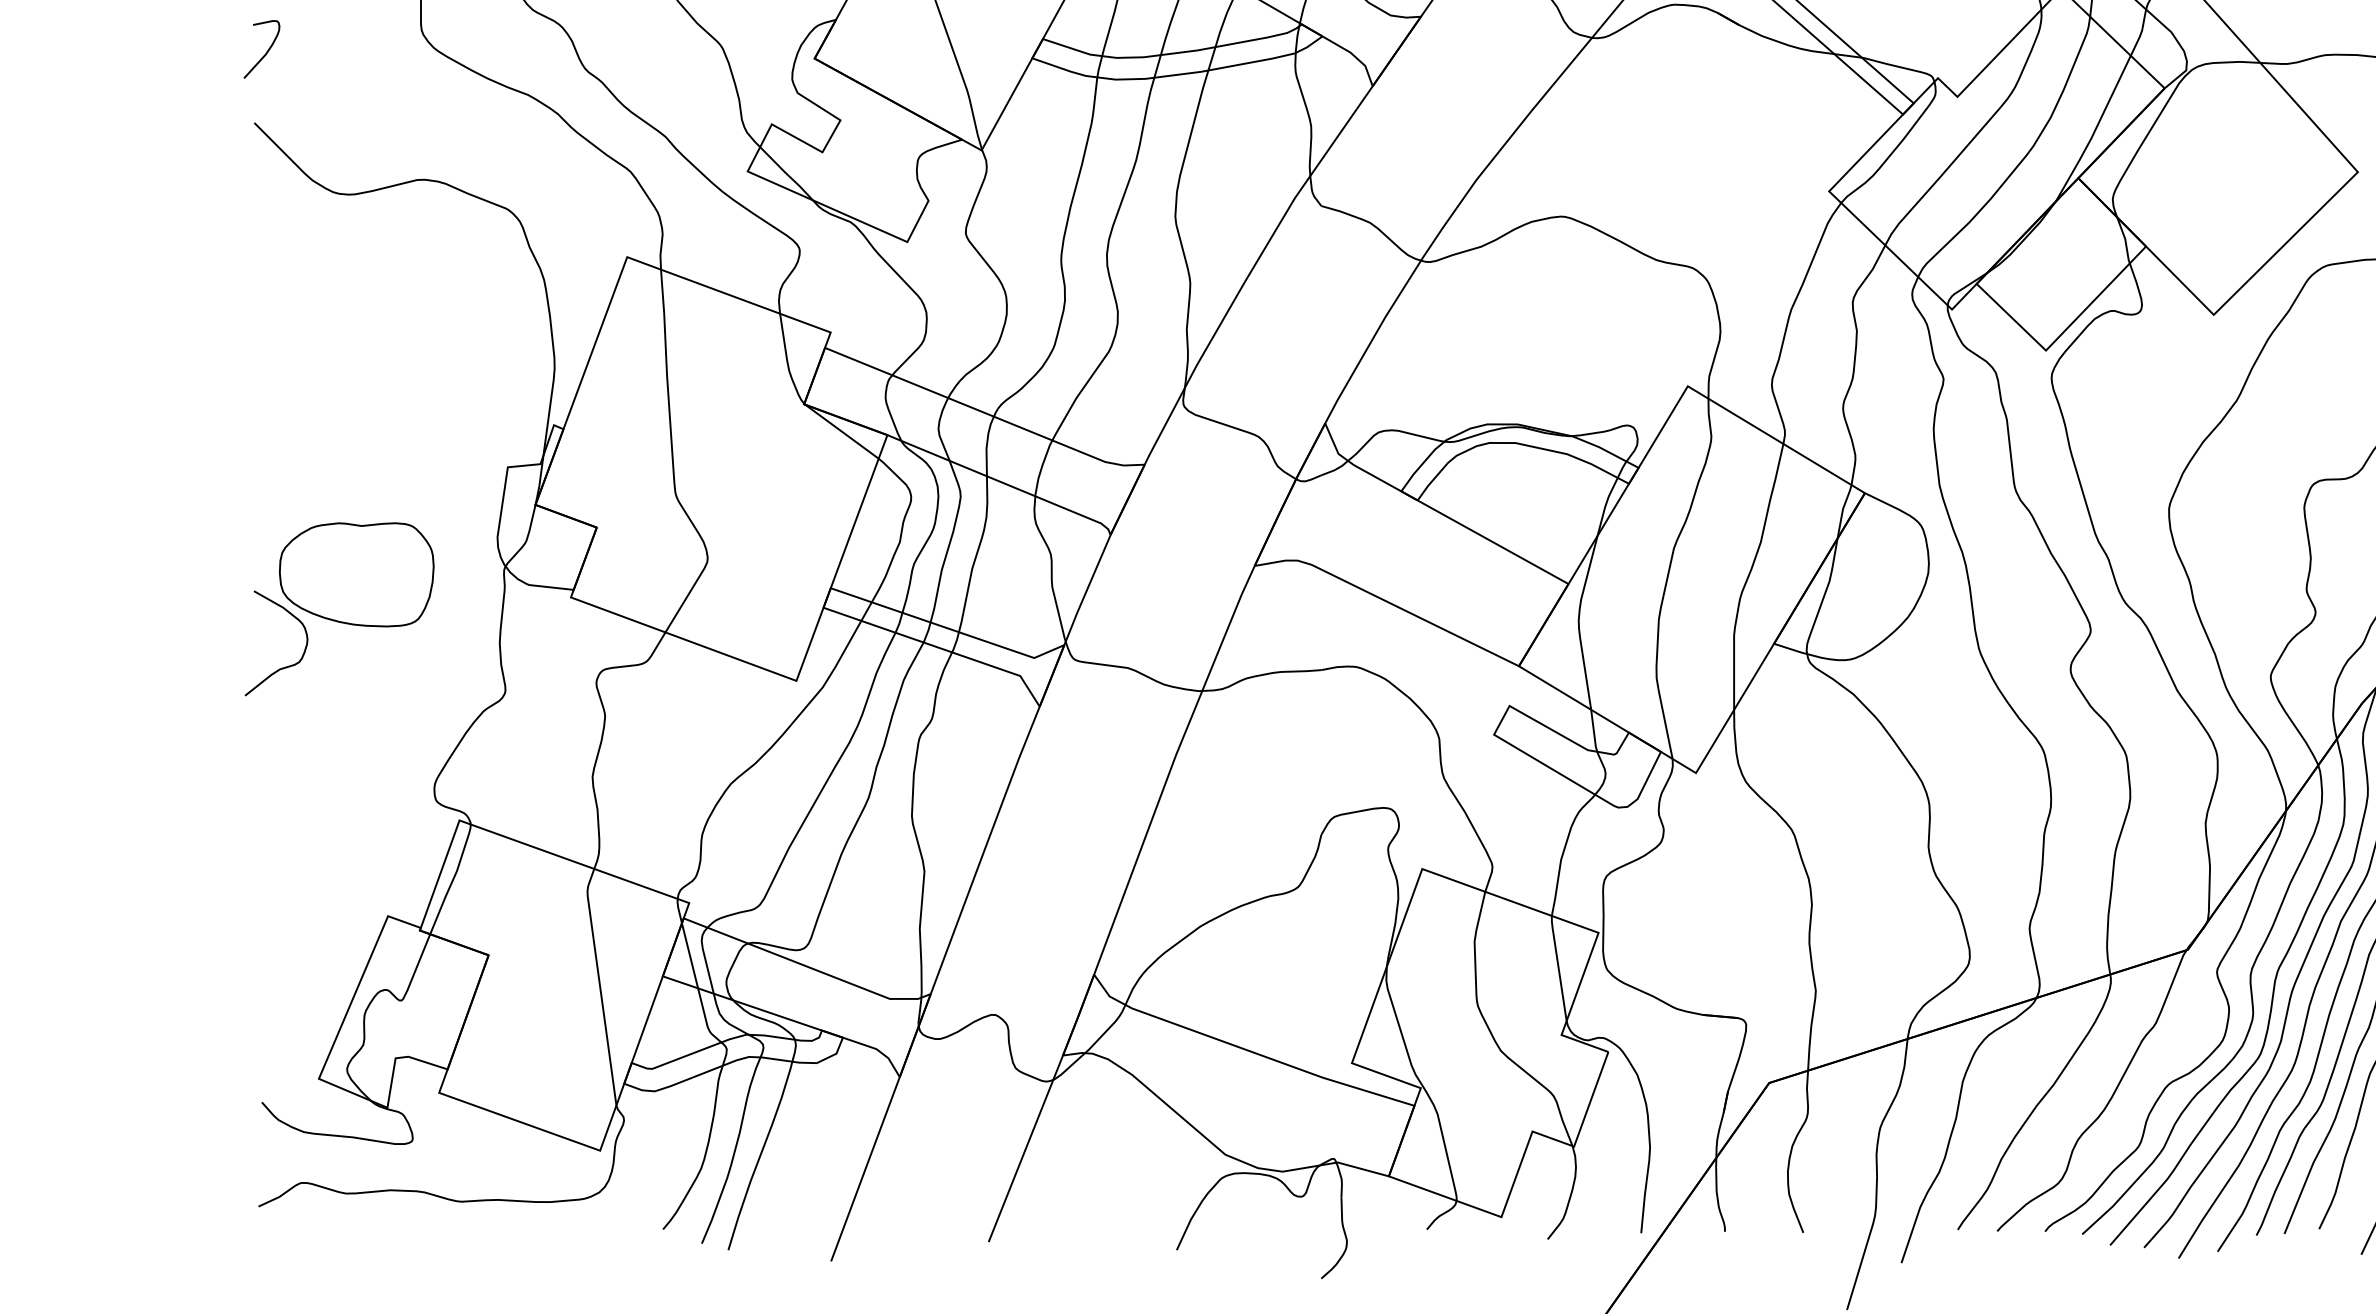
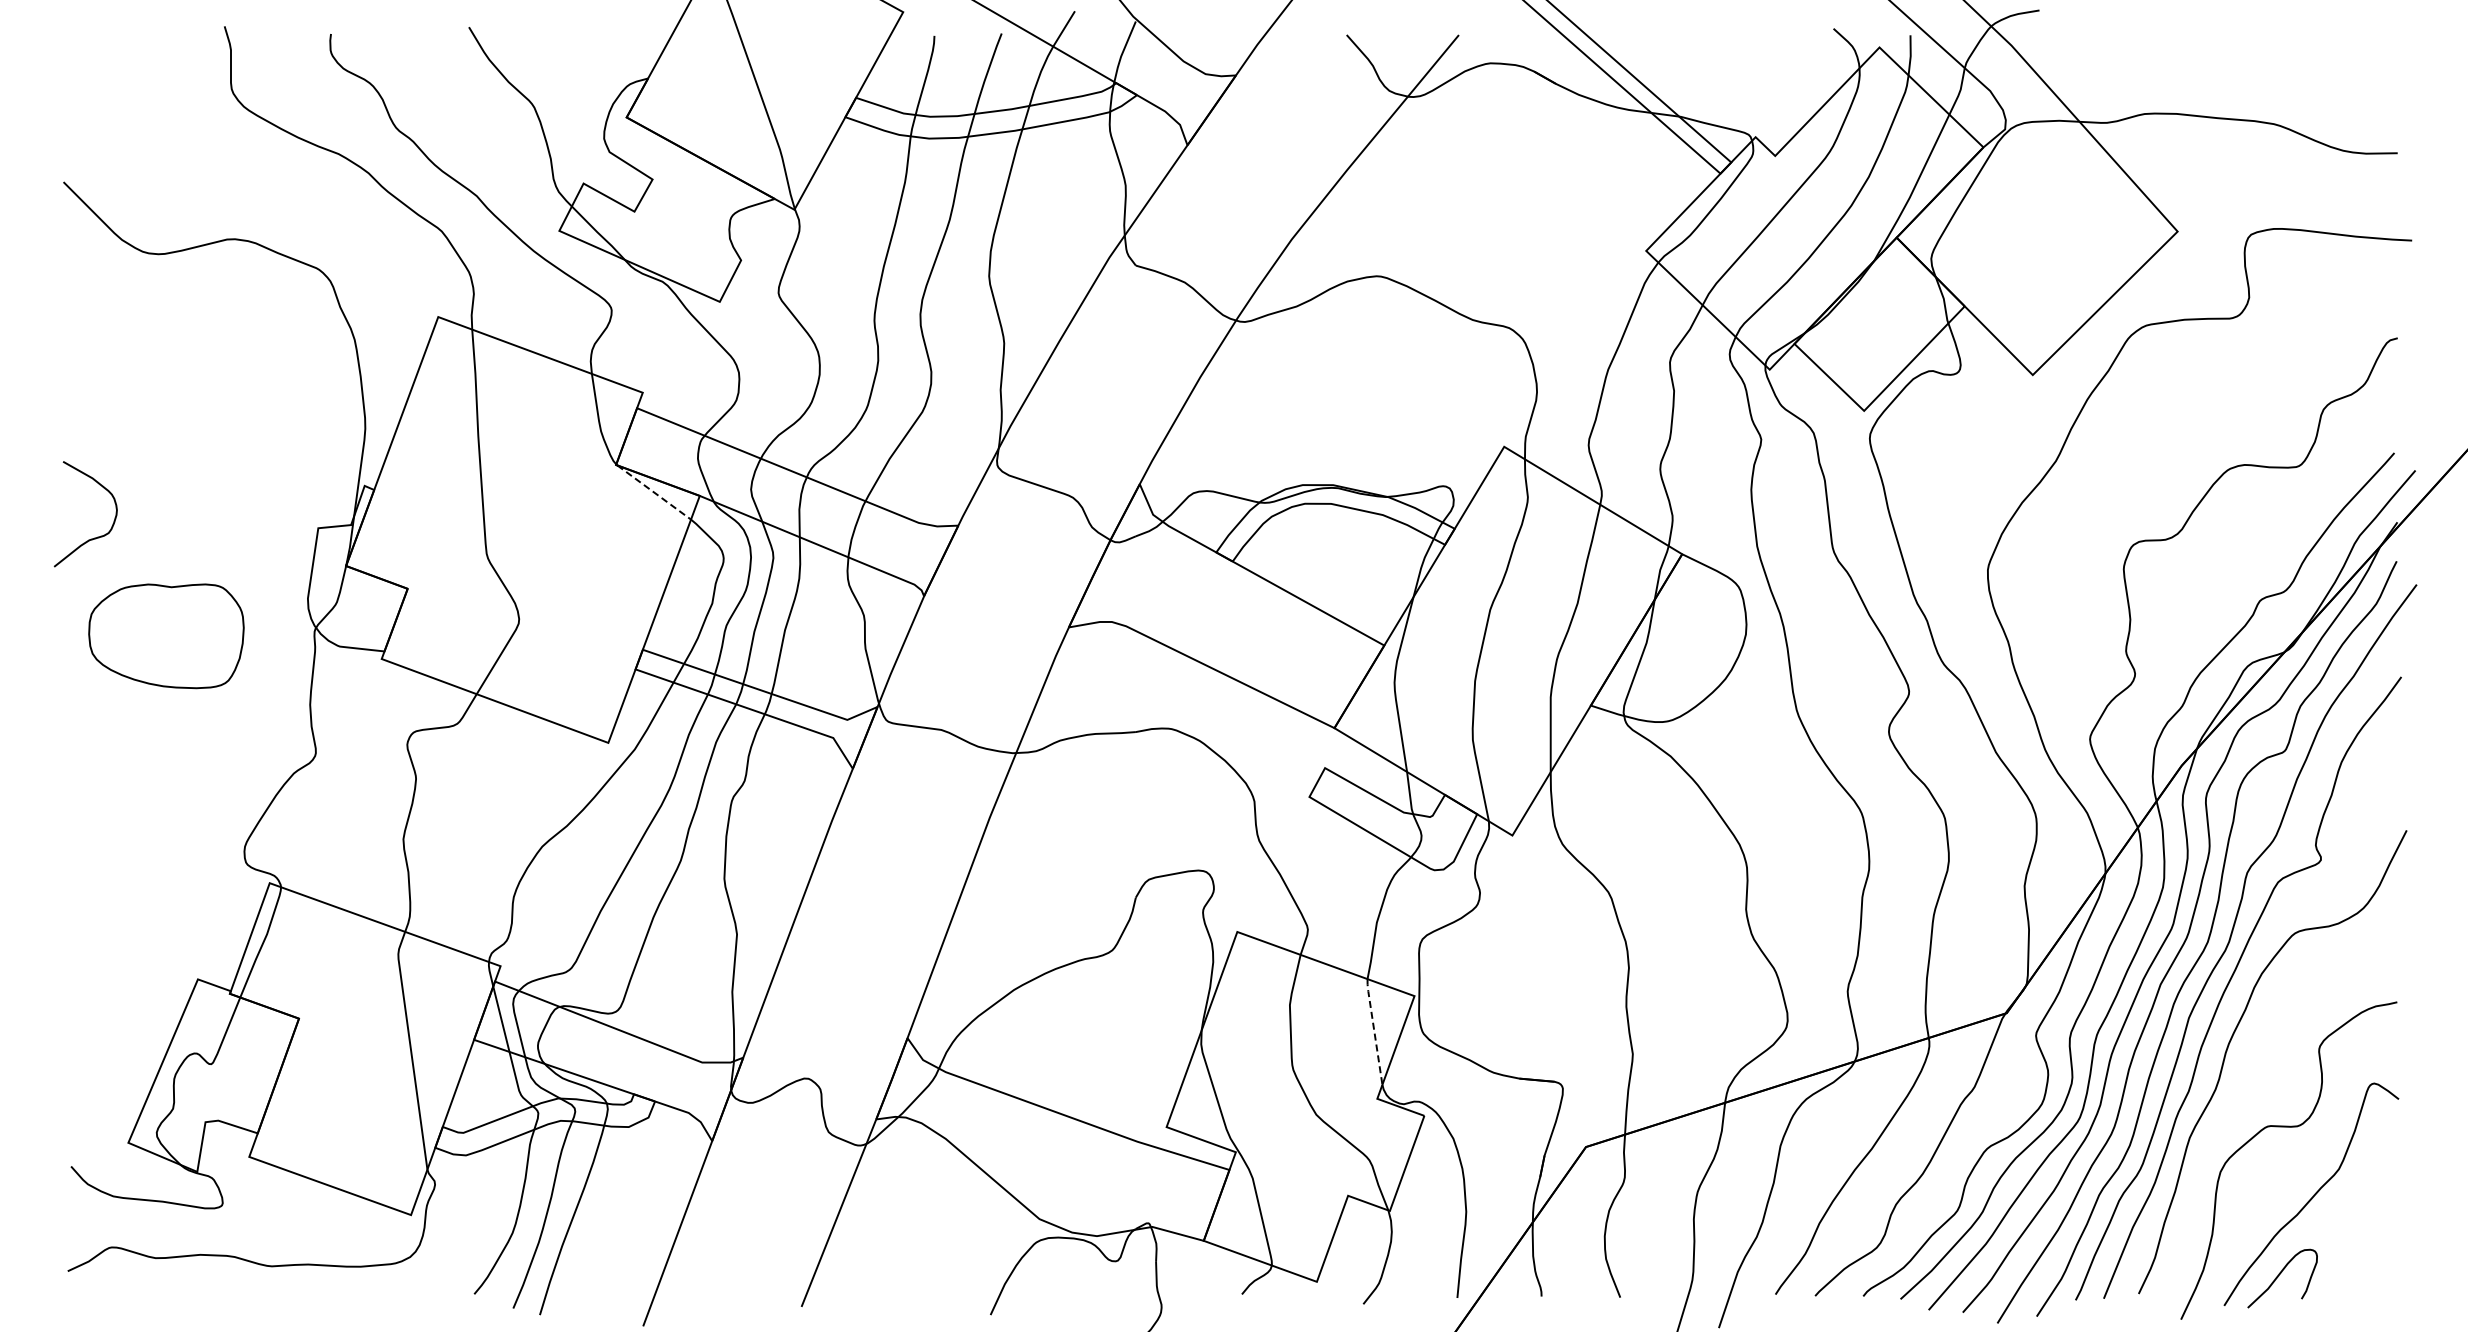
curve: (266, 51) -> (75, 110), removed
line: (842, 431) -> (654, 492), solid -> dashed
curve: (285, 666) -> (94, 537), moved
line: (1558, 967) -> (1374, 1030), solid -> dashed

